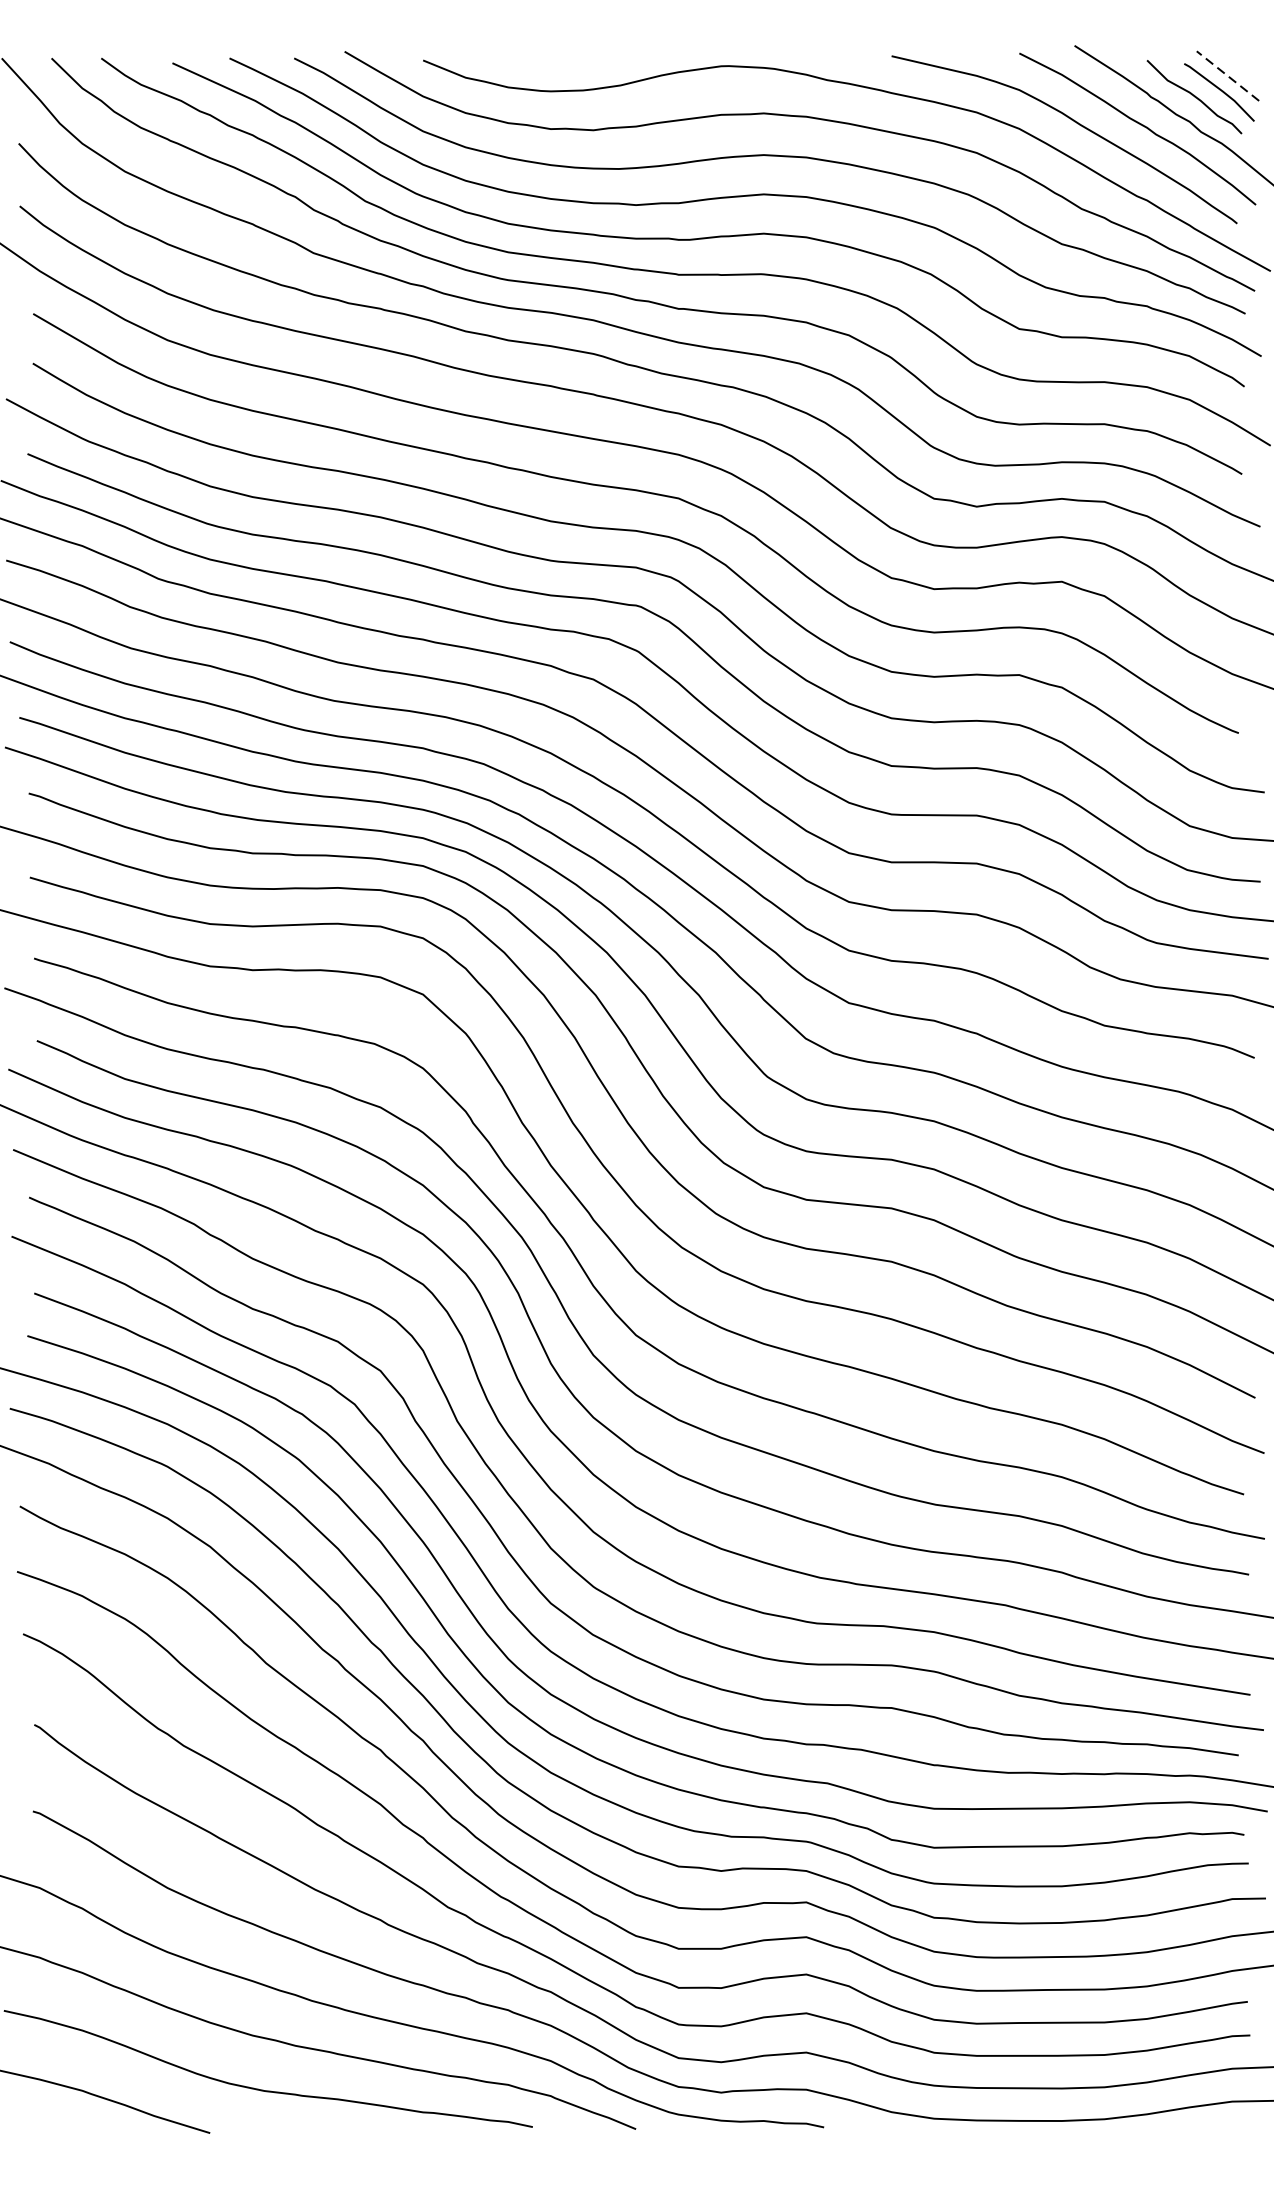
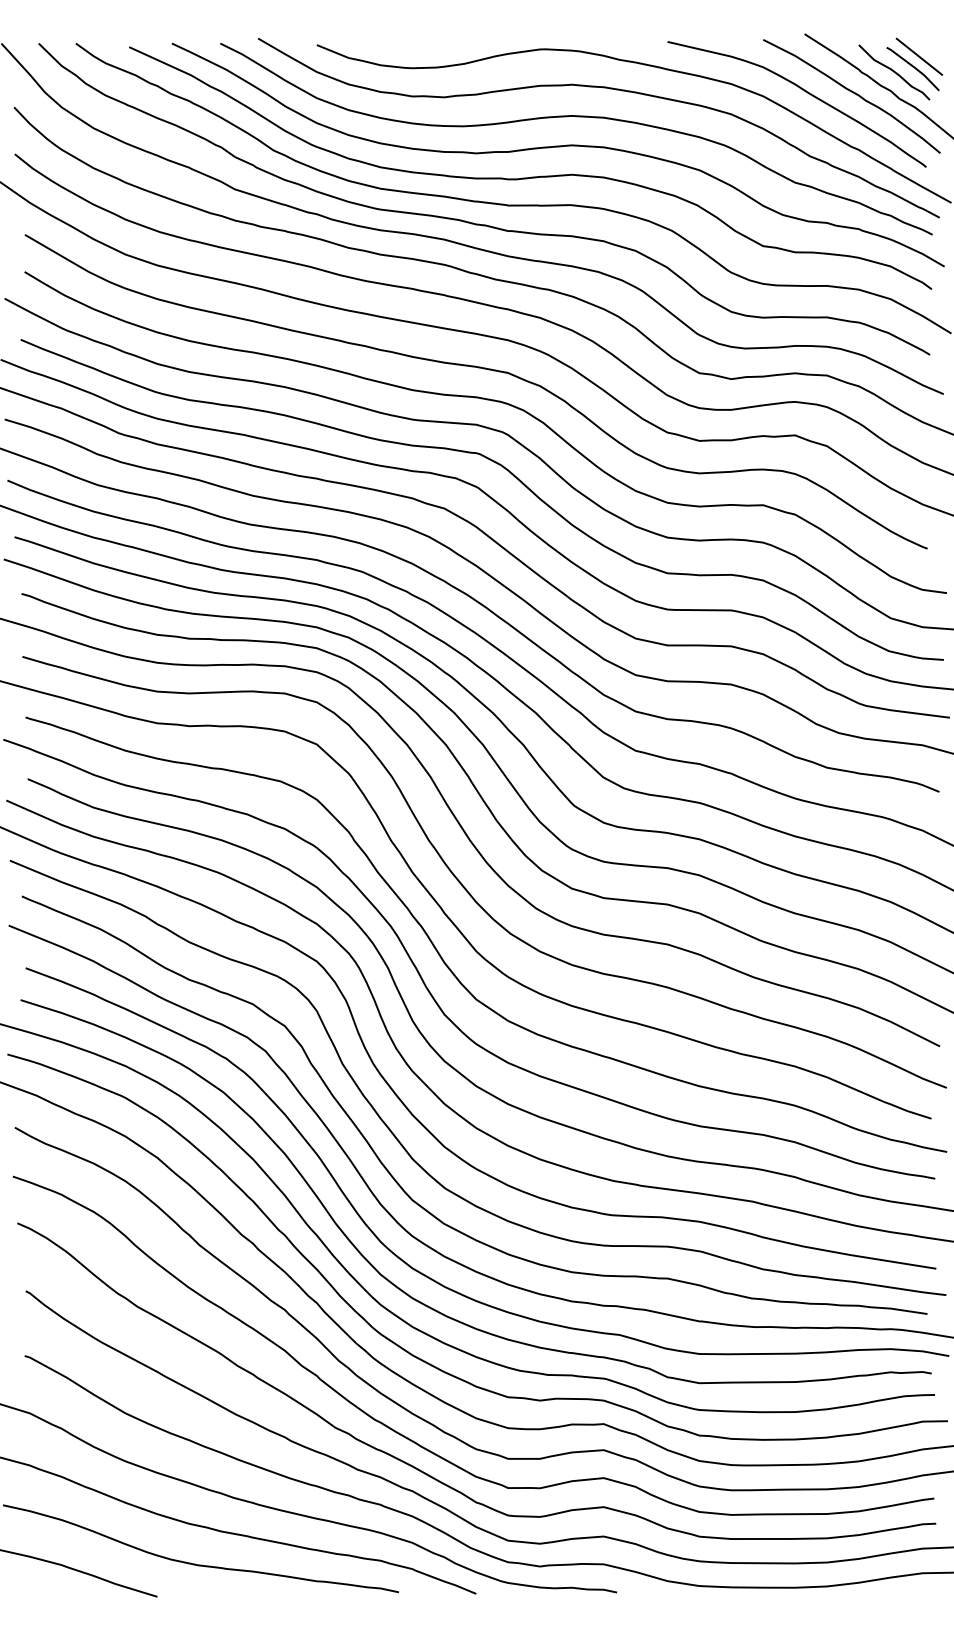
line: (1228, 75) -> (919, 56), dashed -> solid

